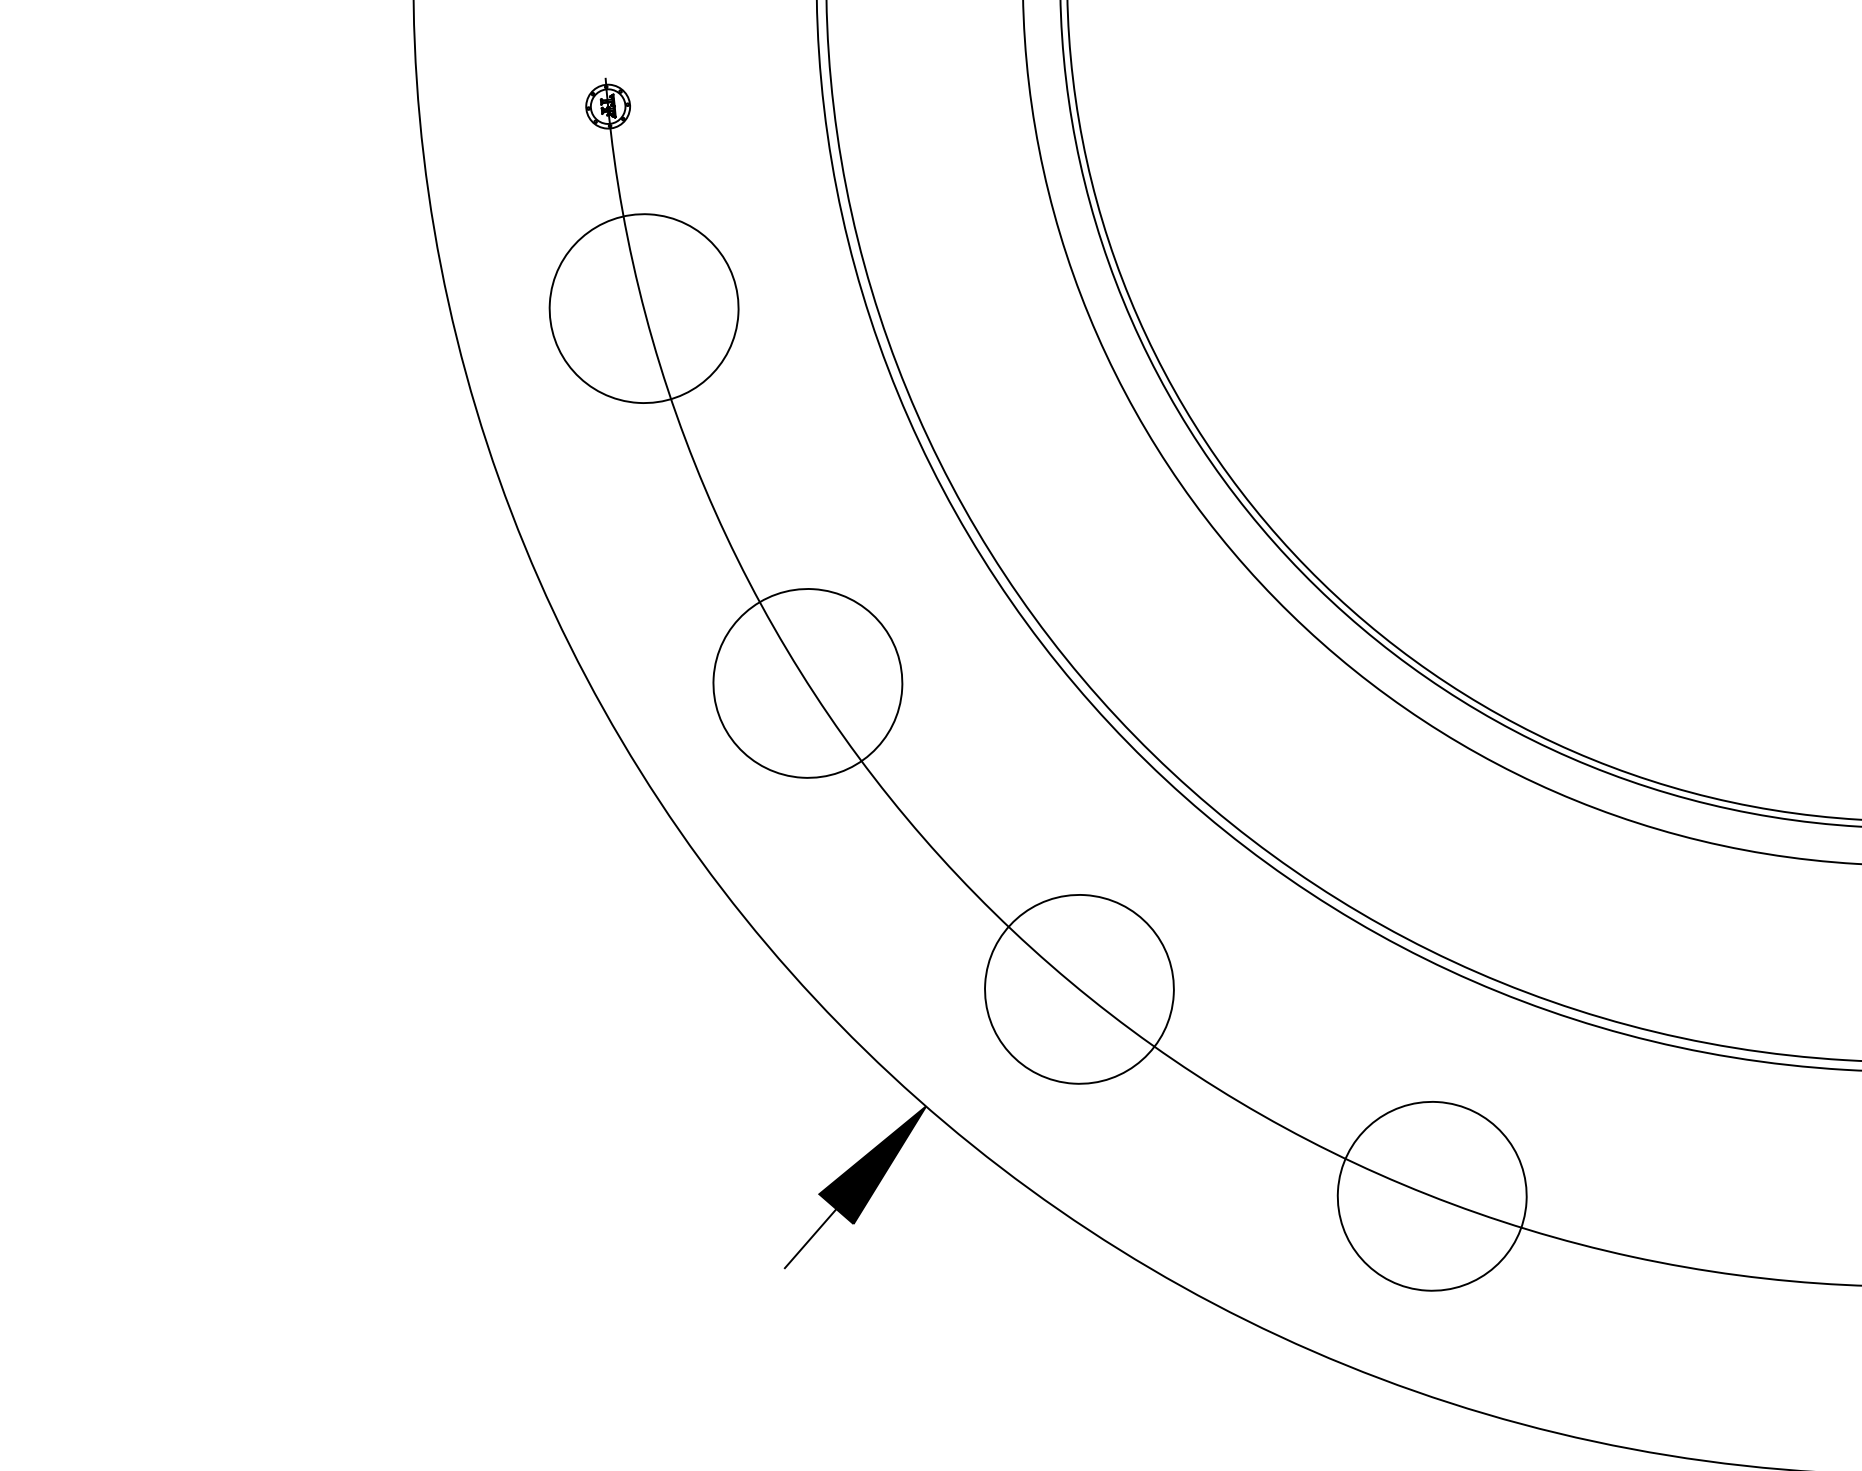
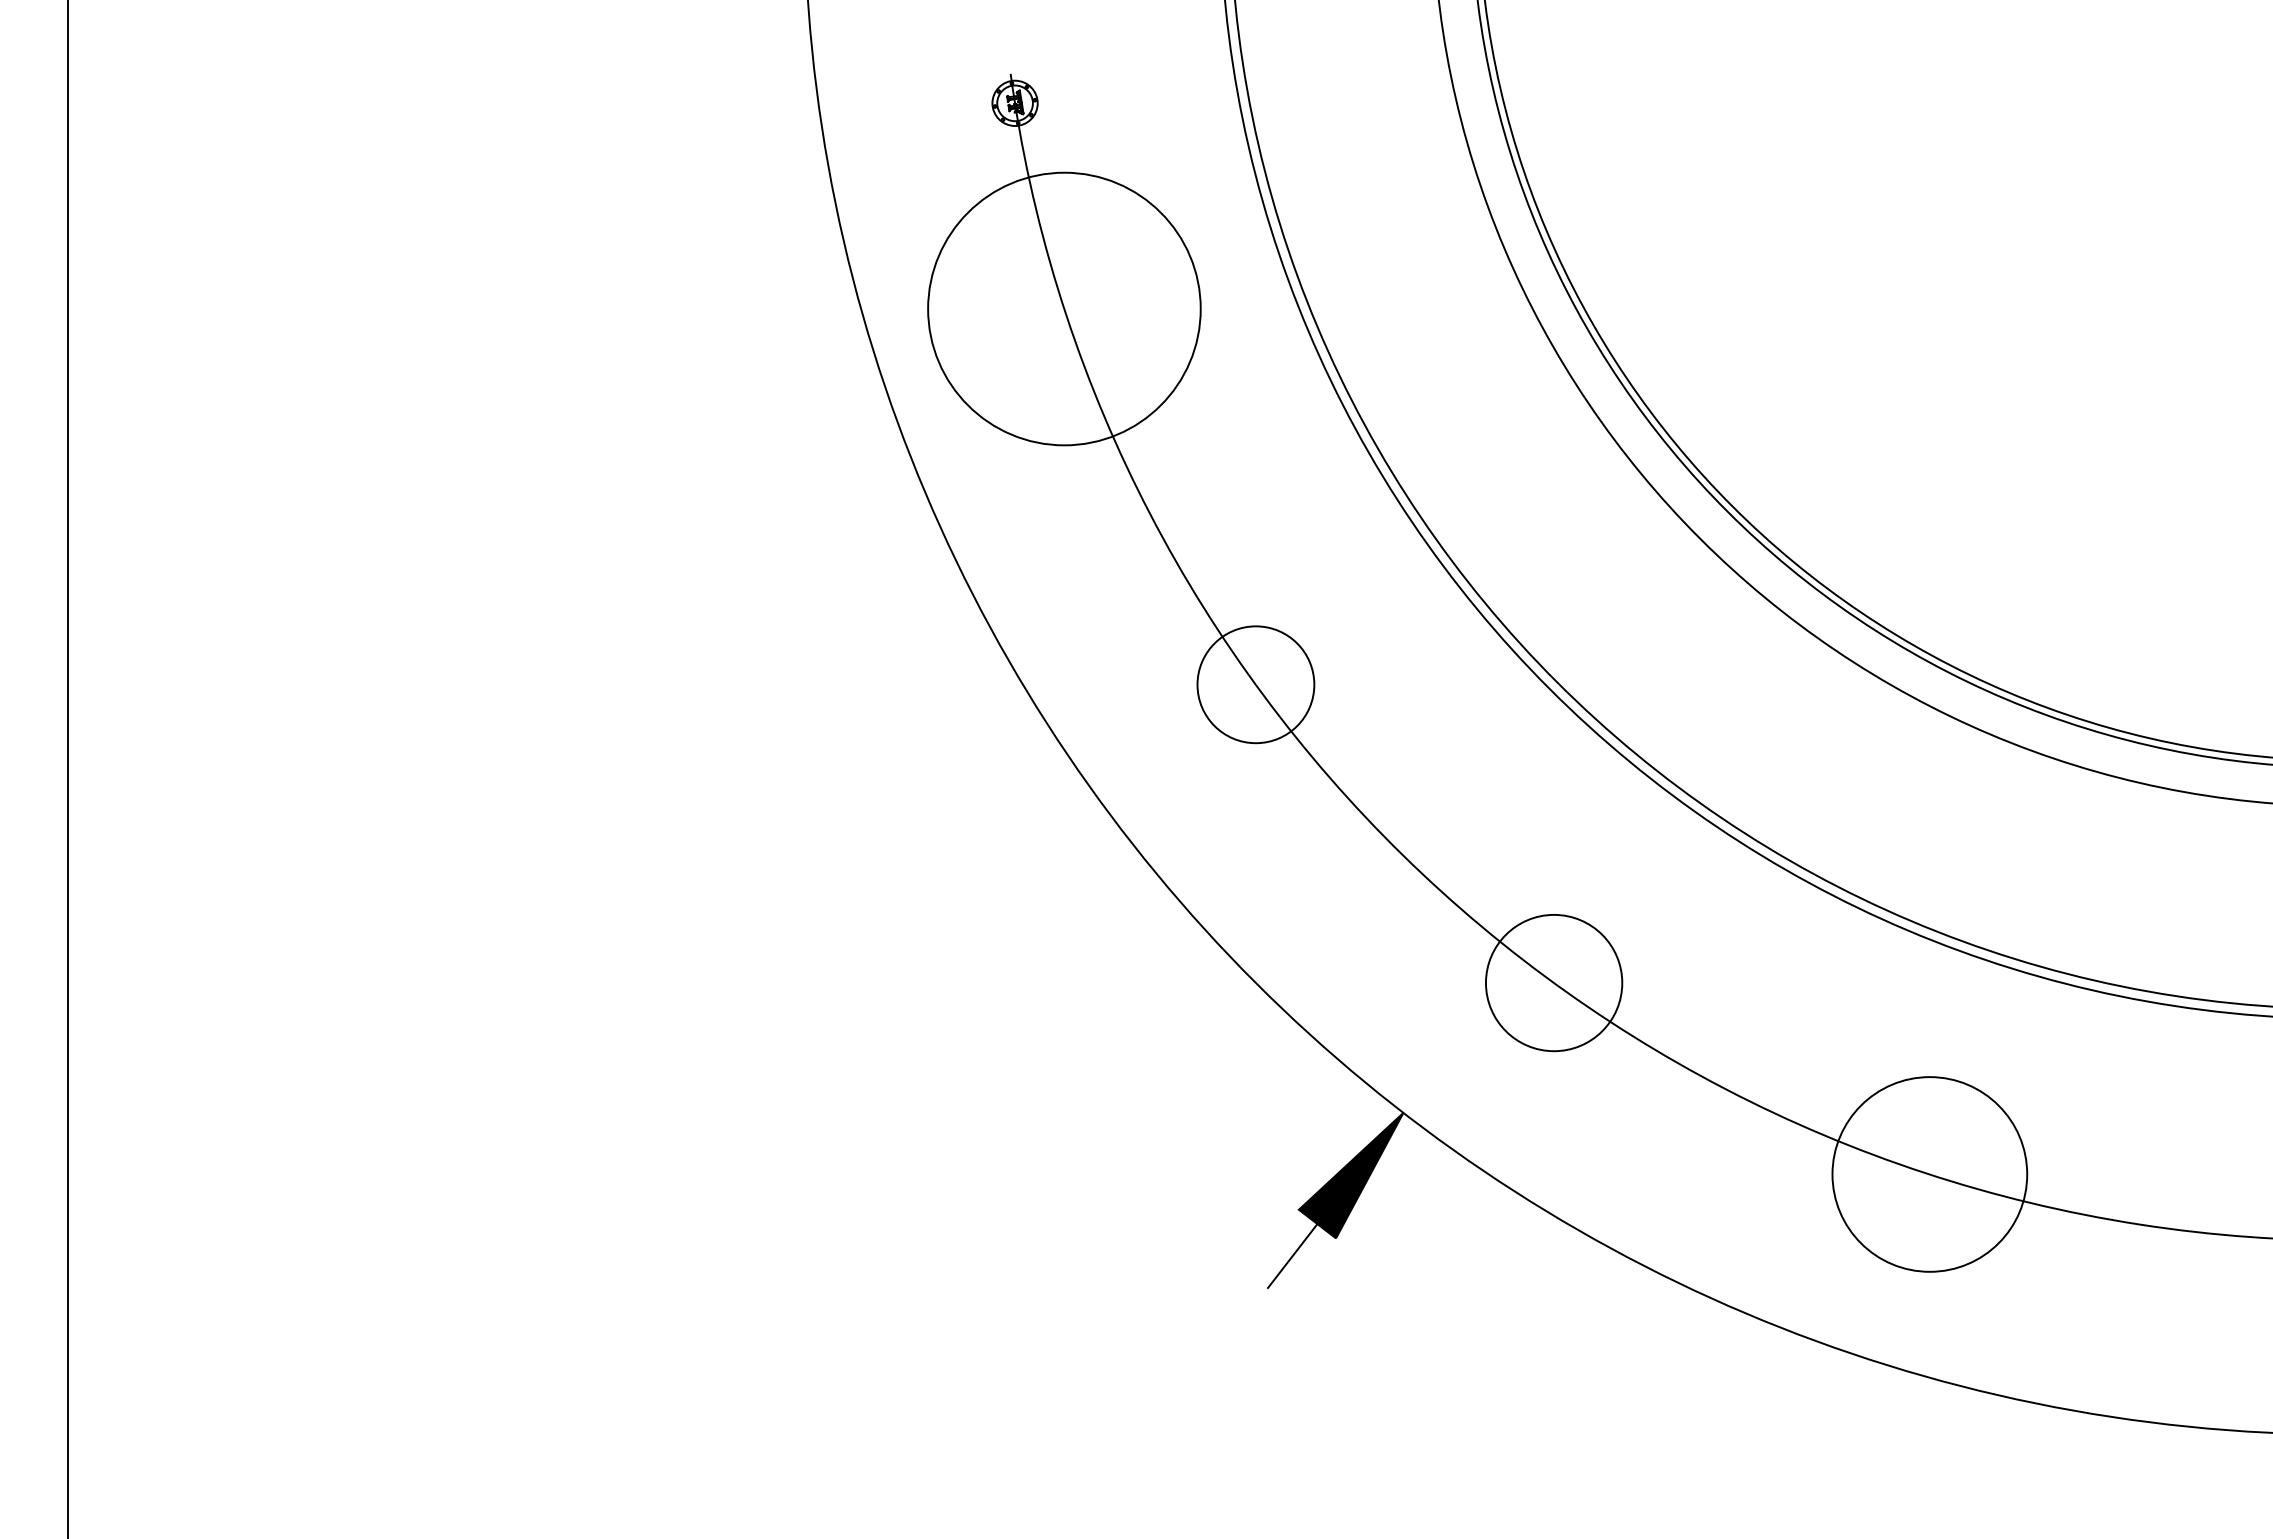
circle: (644, 308) -> (1064, 308), size x1.4
circle: (807, 683) -> (1255, 684), size x0.6
circle: (1078, 988) -> (1553, 982), size x0.7

